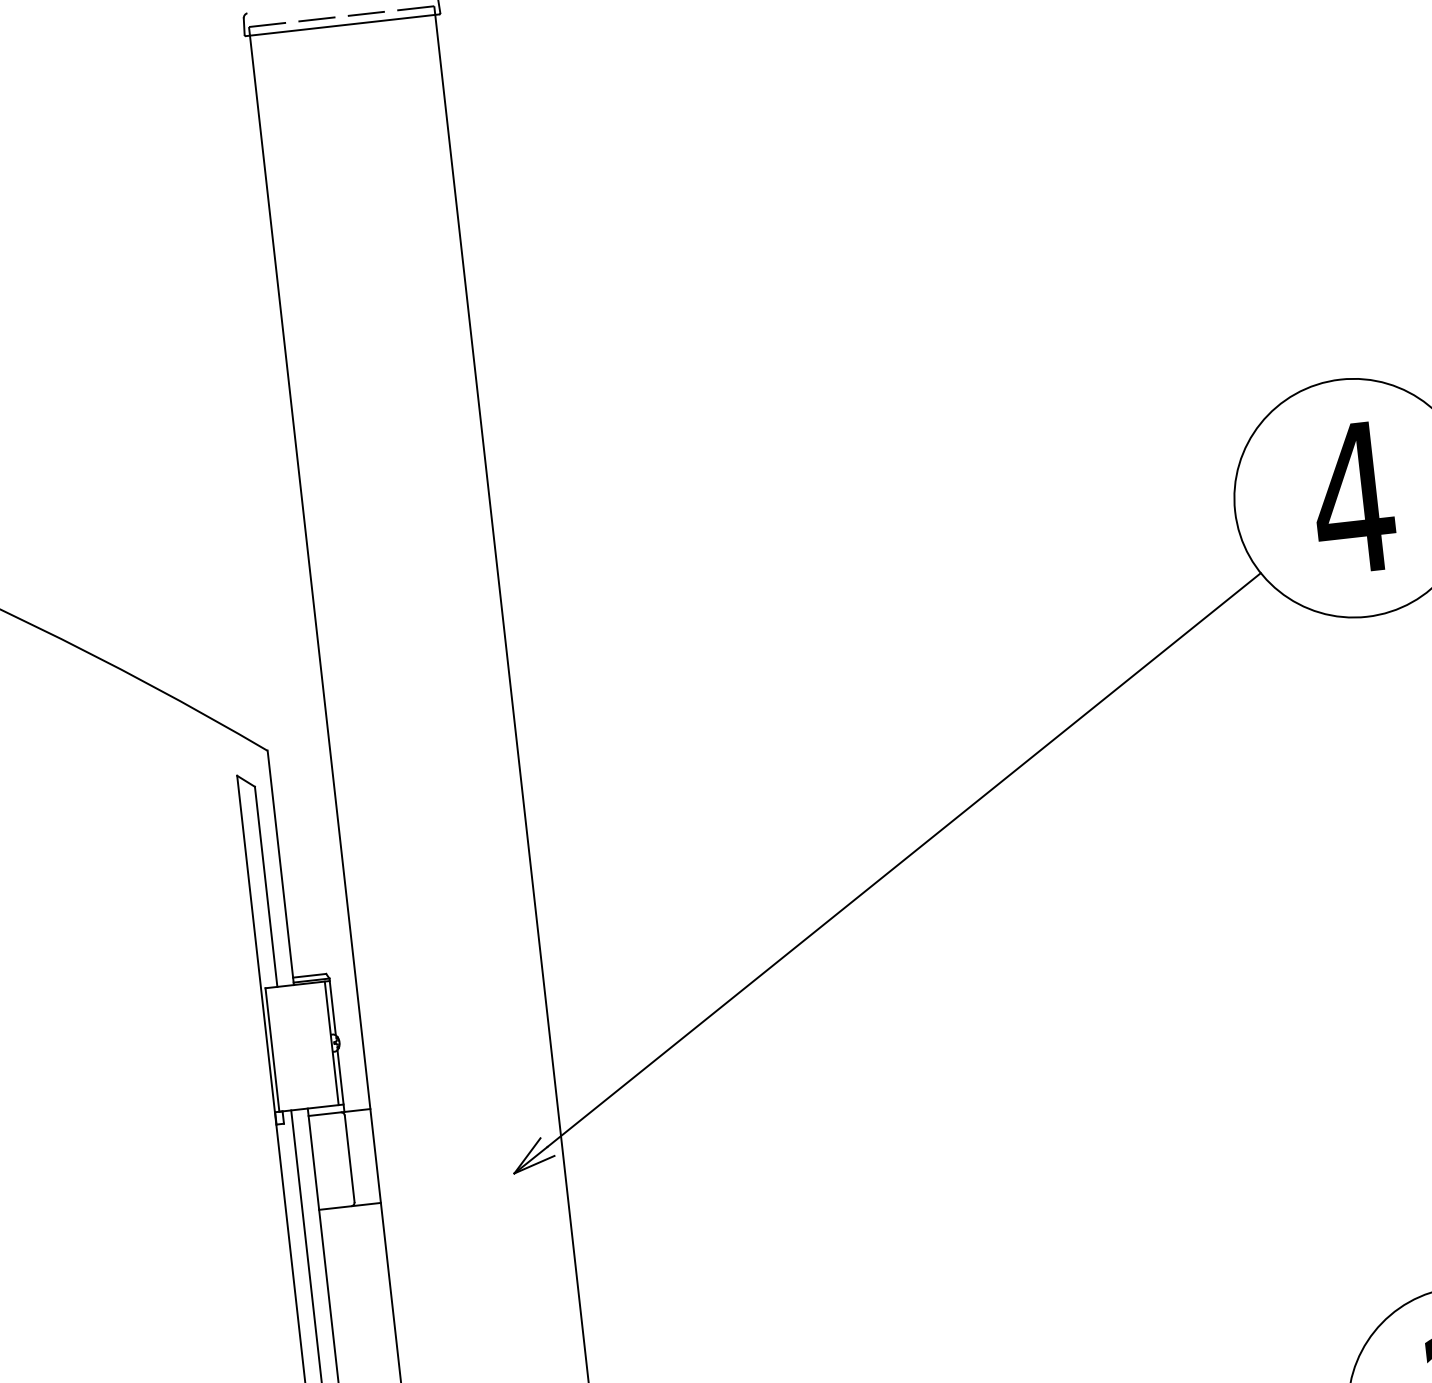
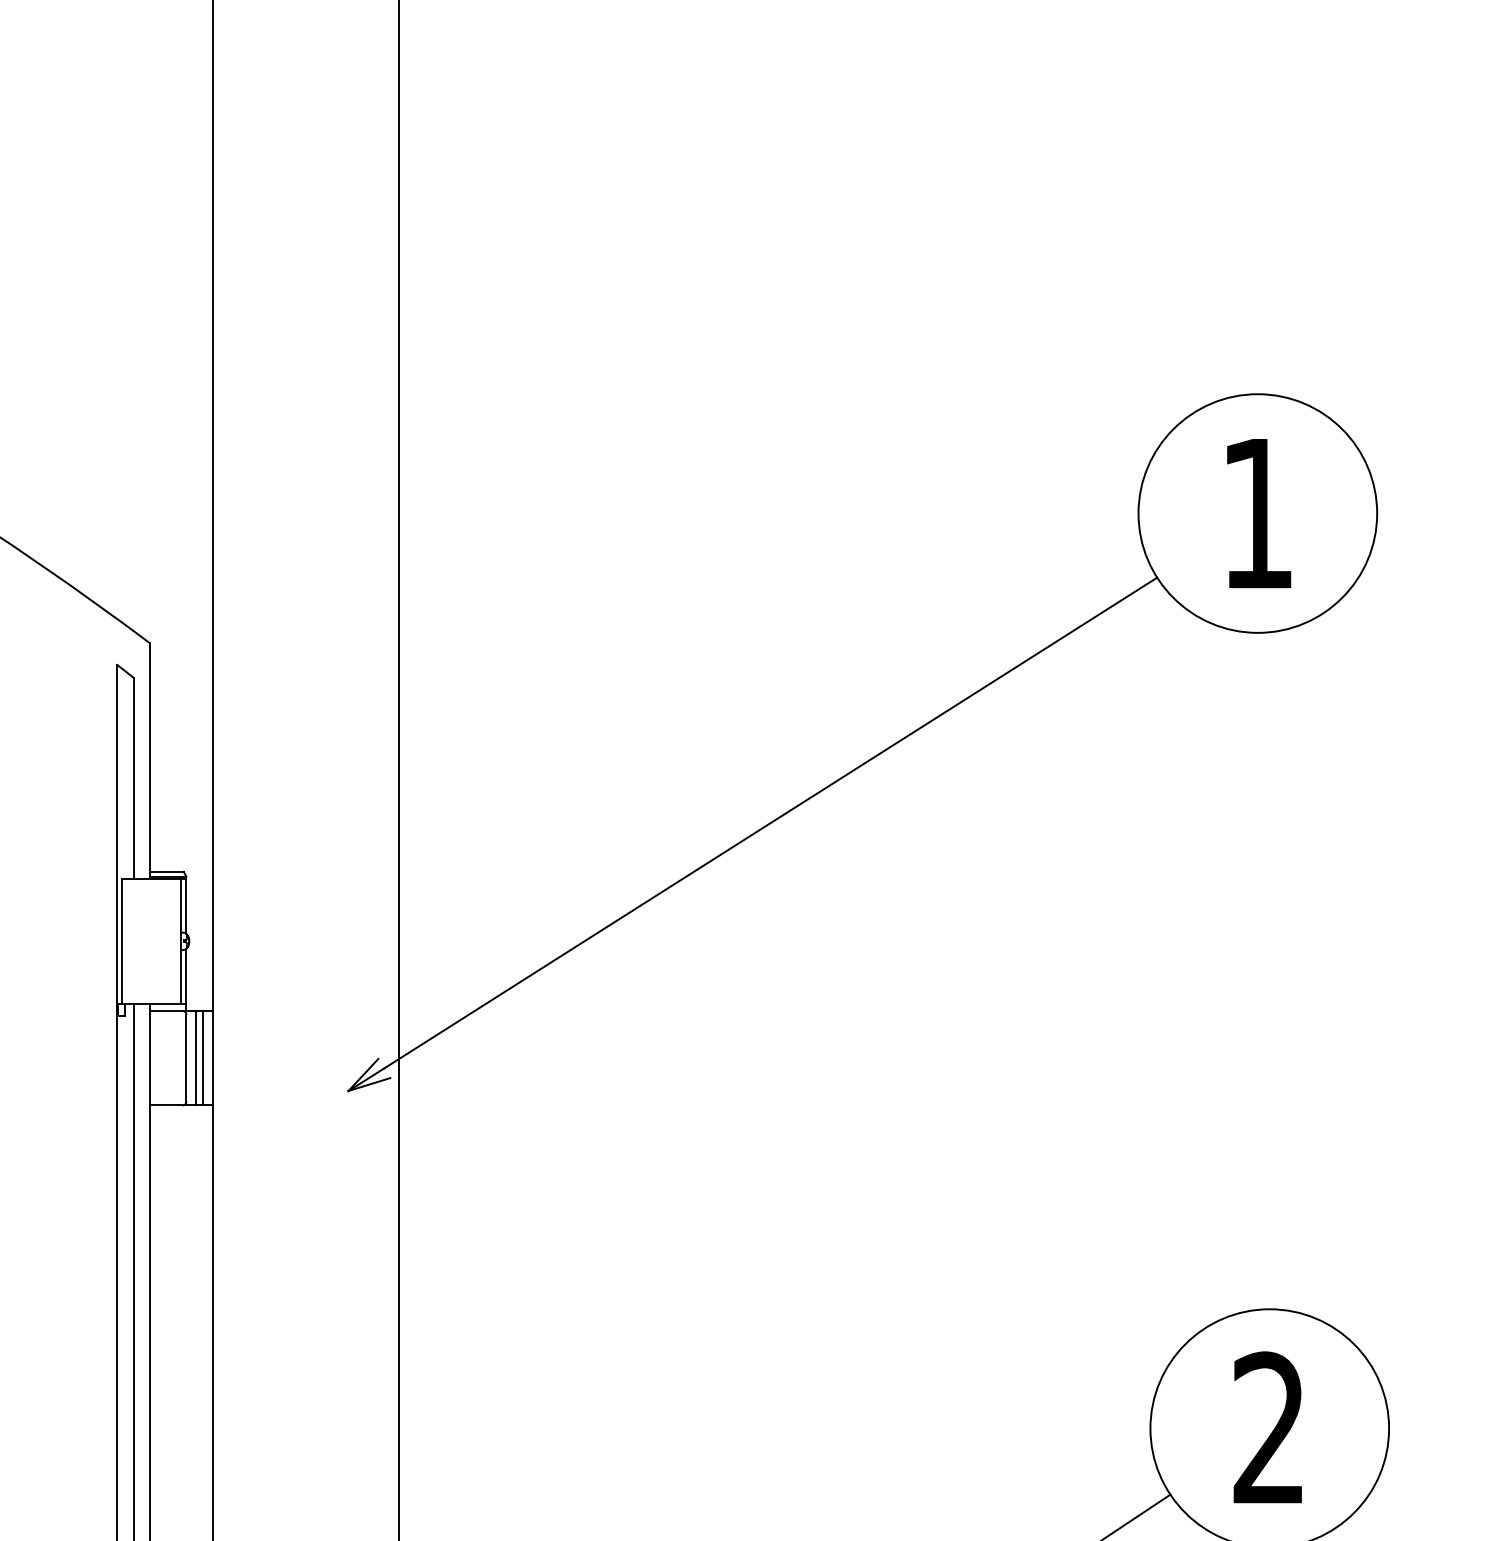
text: (1353, 498) -> (1257, 513), 4 -> 1
line: (365, 1156) -> (202, 1057), added
line: (359, 1157) -> (196, 1057), added

